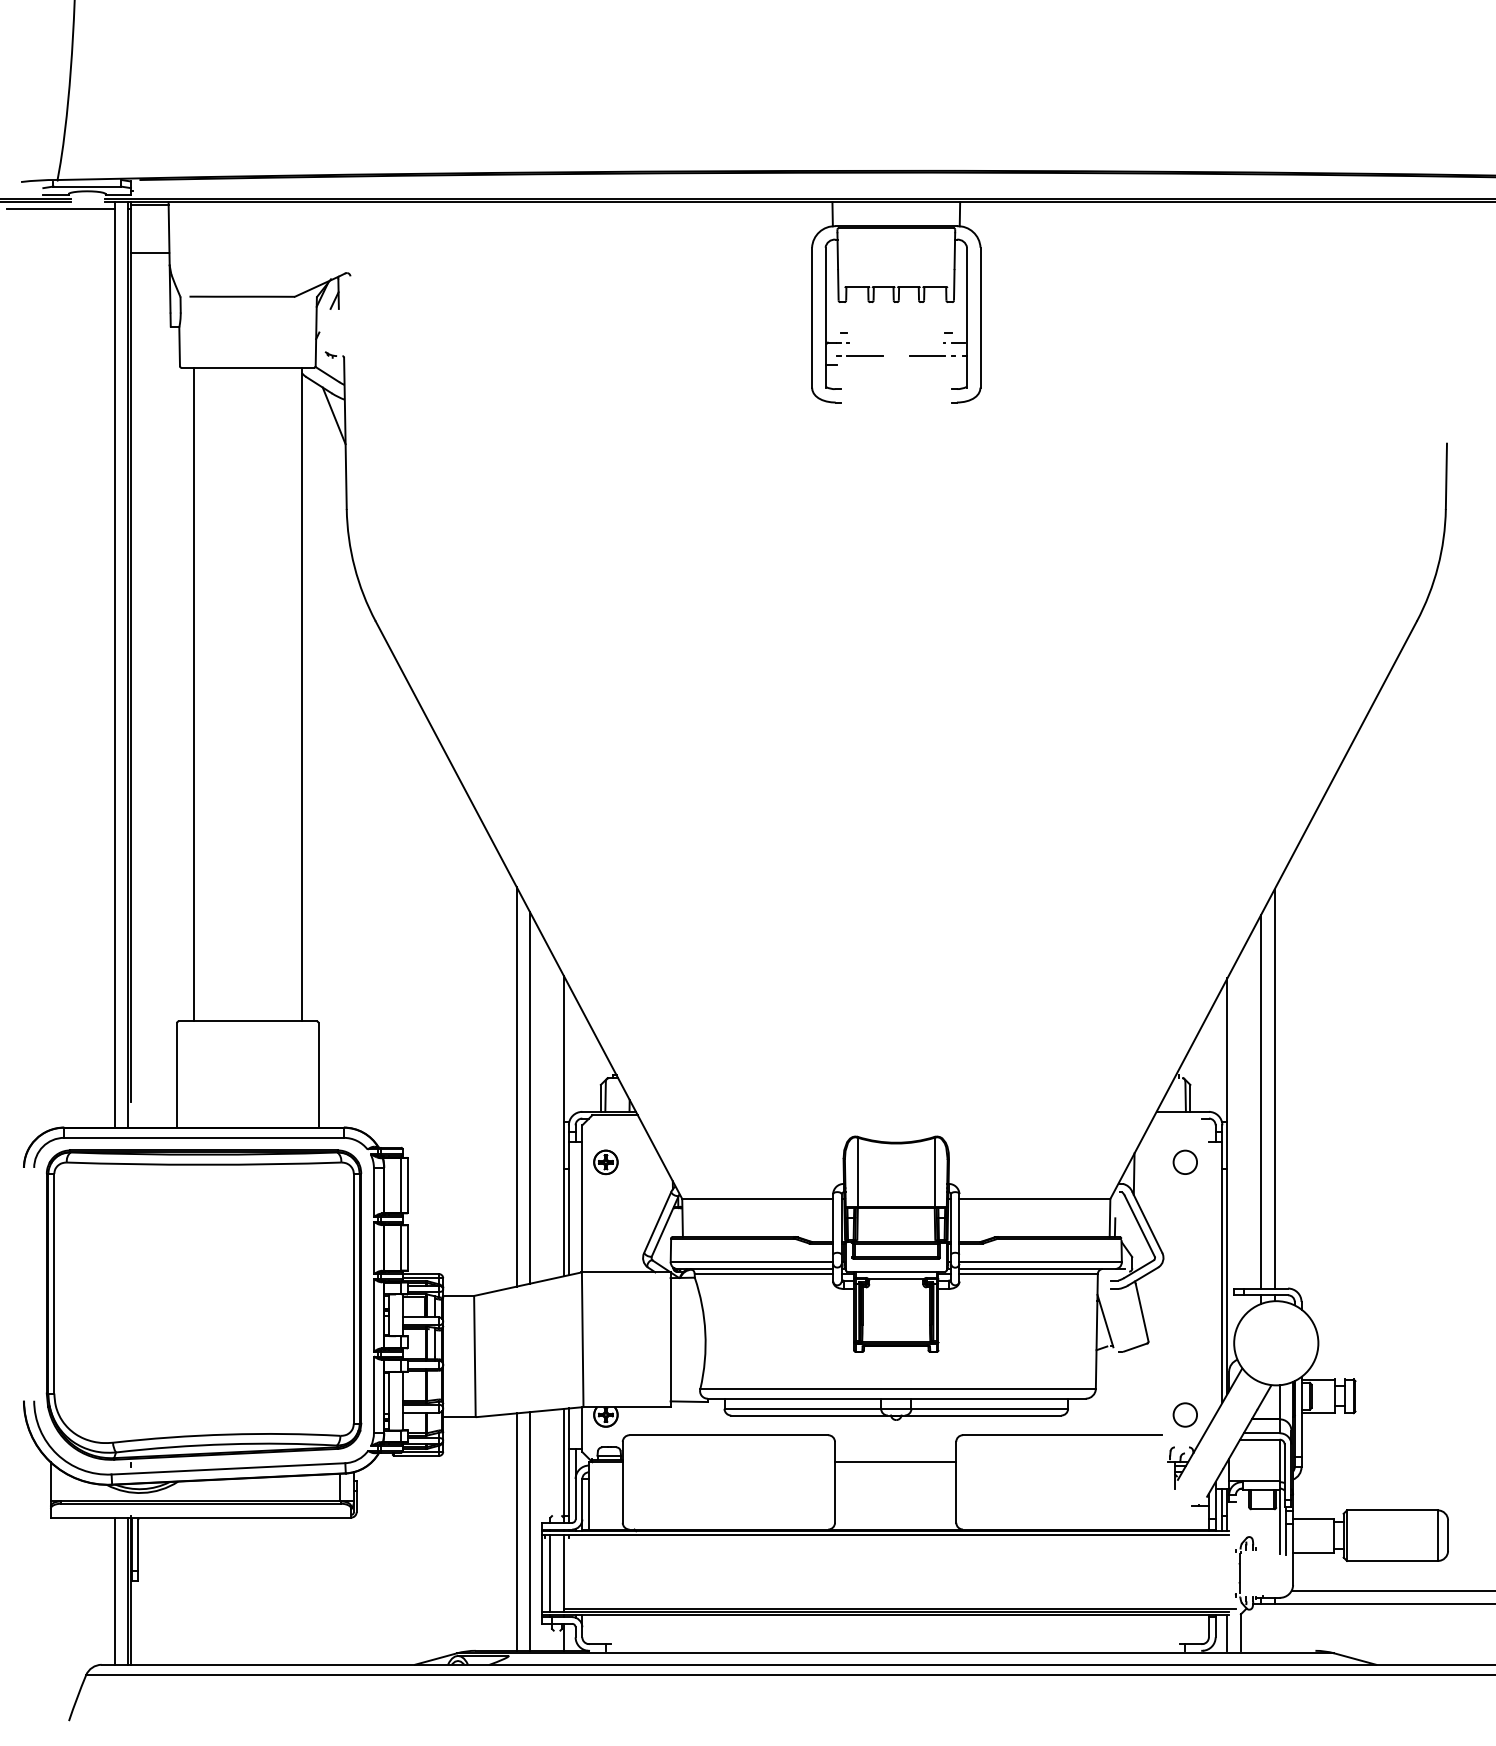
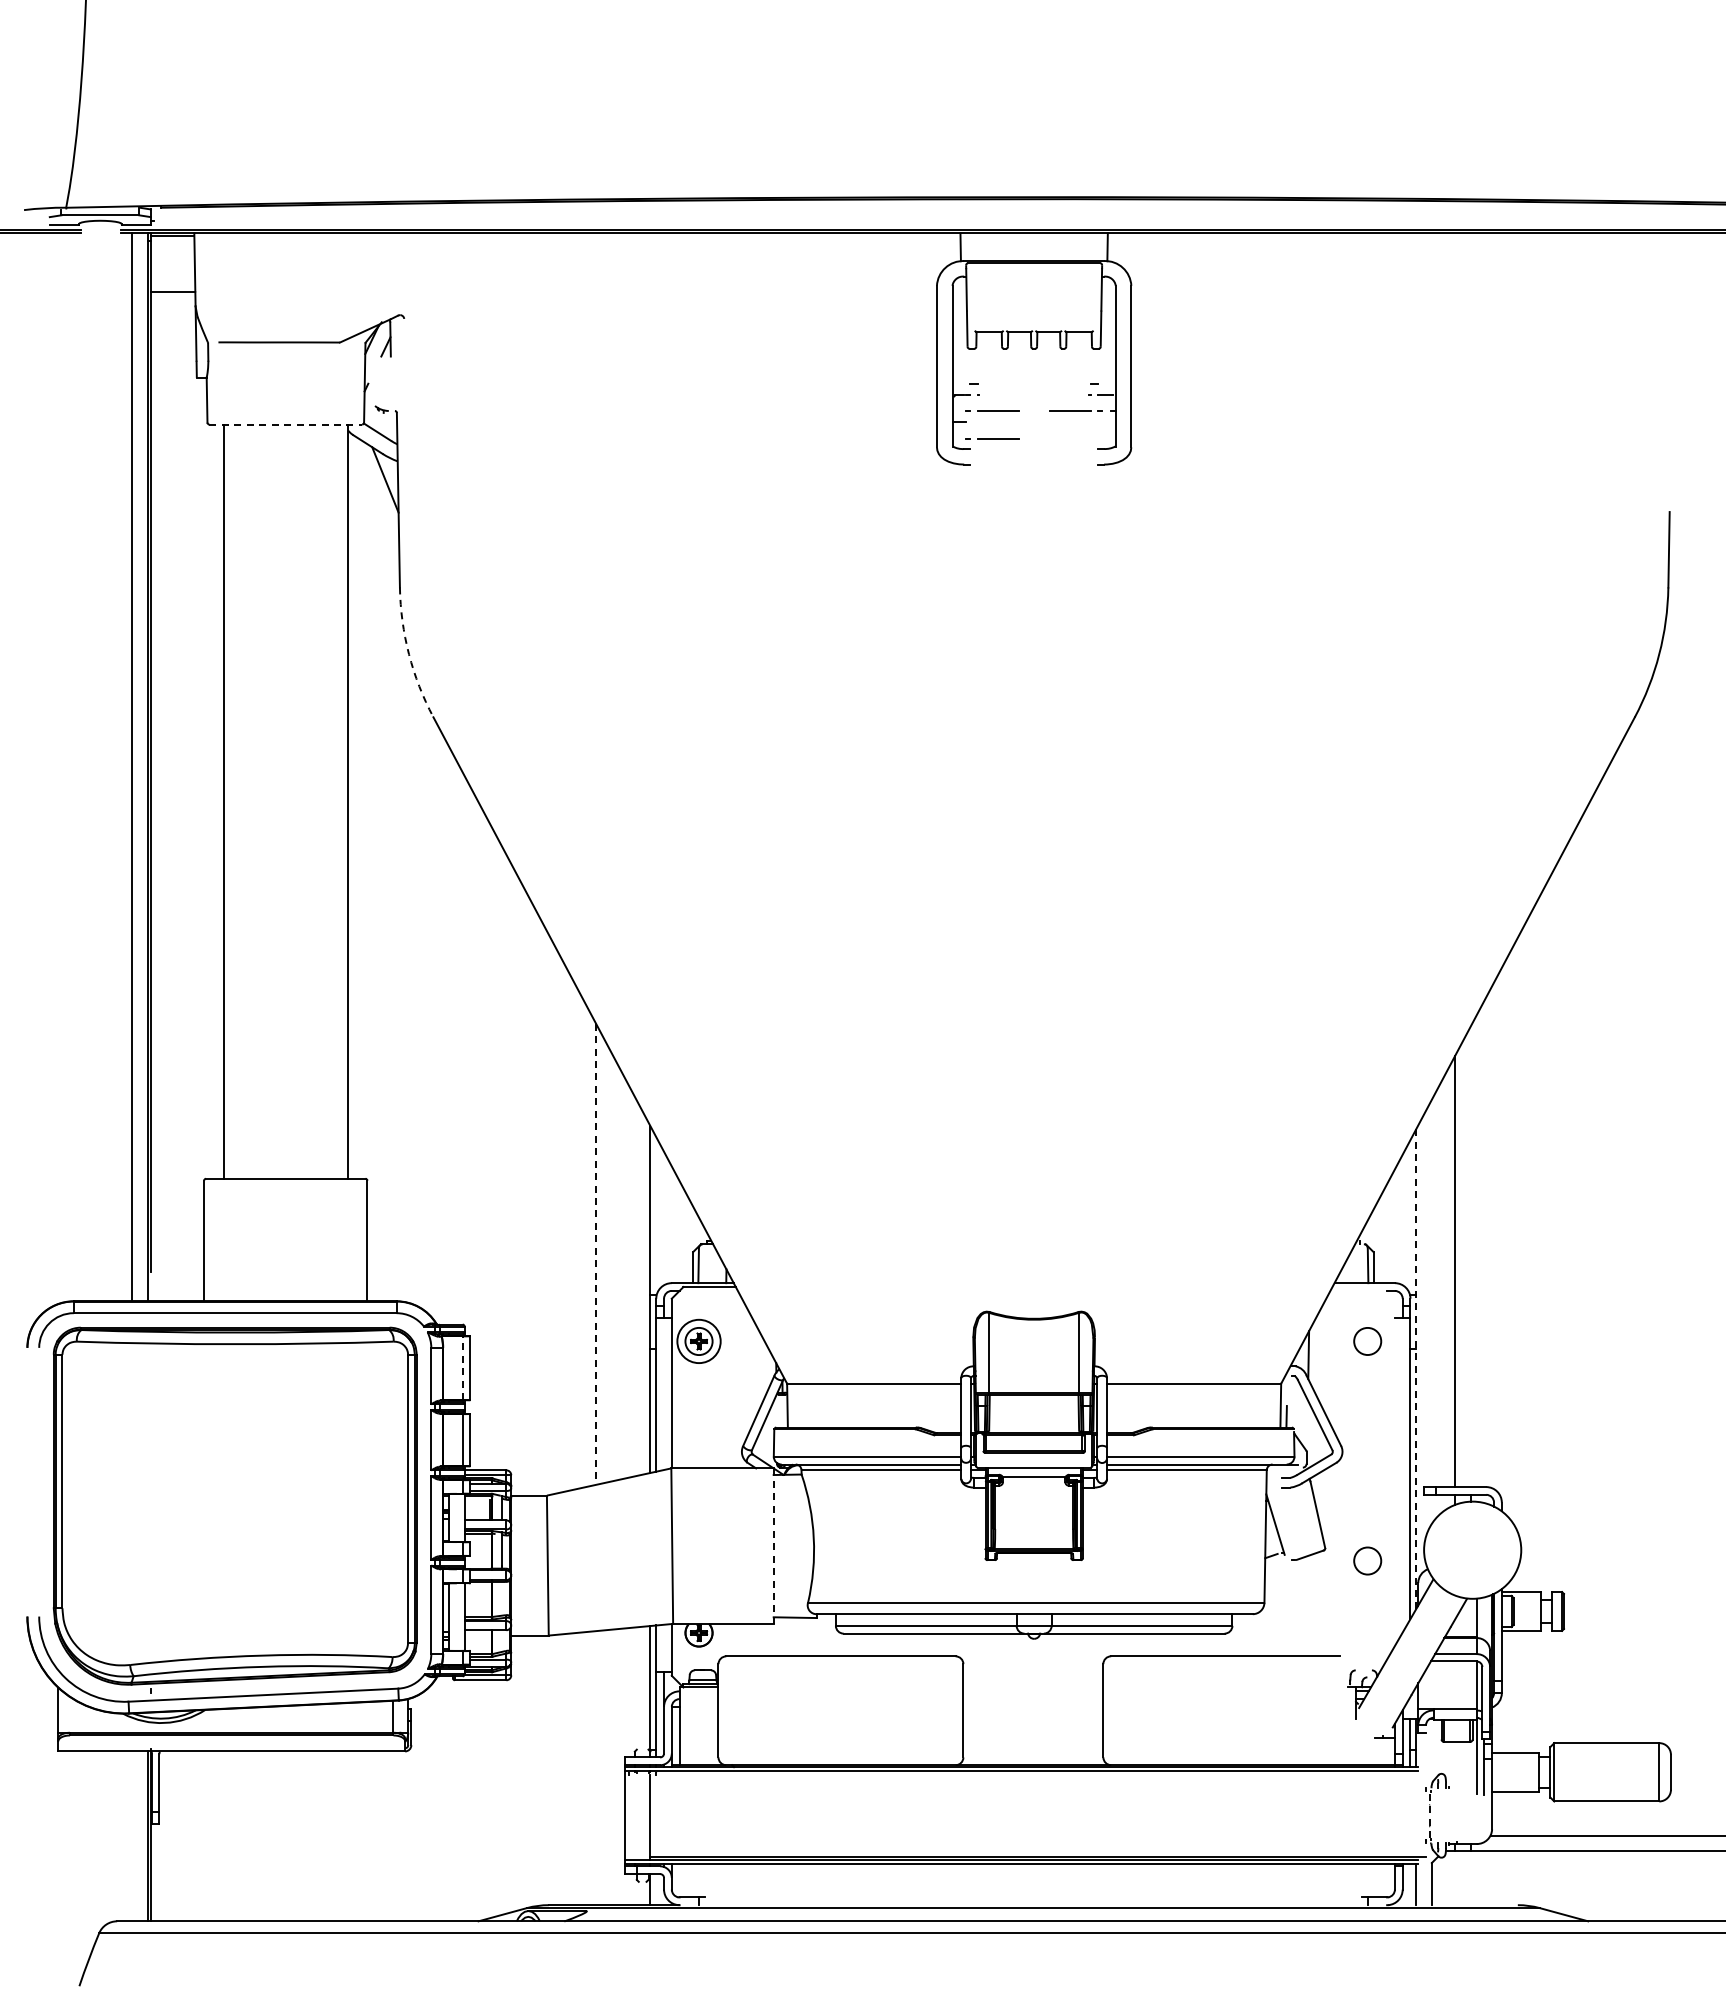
line: (60, 209) -> (69, 241), removed
line: (248, 367) -> (286, 424), solid -> dashed
line: (860, 379) -> (992, 438), added
arc: (355, 567) -> (409, 654), solid -> dashed
line: (517, 1087) -> (596, 1254), solid -> dashed
line: (1274, 1088) -> (1470, 1256), removed
line: (530, 1097) -> (611, 1266), removed
circle: (605, 1162) -> (698, 1341), size x1.6
line: (400, 1185) -> (462, 1368), solid -> dashed
line: (1227, 1186) -> (1416, 1369), solid -> dashed
line: (670, 1340) -> (773, 1546), solid -> dashed
circle: (1185, 1414) -> (1367, 1560), moved
line: (895, 1462) -> (1033, 1687), removed
line: (530, 1531) -> (611, 1767), removed
line: (517, 1532) -> (596, 1768), removed
line: (1239, 1573) -> (1430, 1816), solid -> dashed
line: (550, 1574) -> (634, 1817), removed
line: (115, 1591) -> (132, 1836), removed

